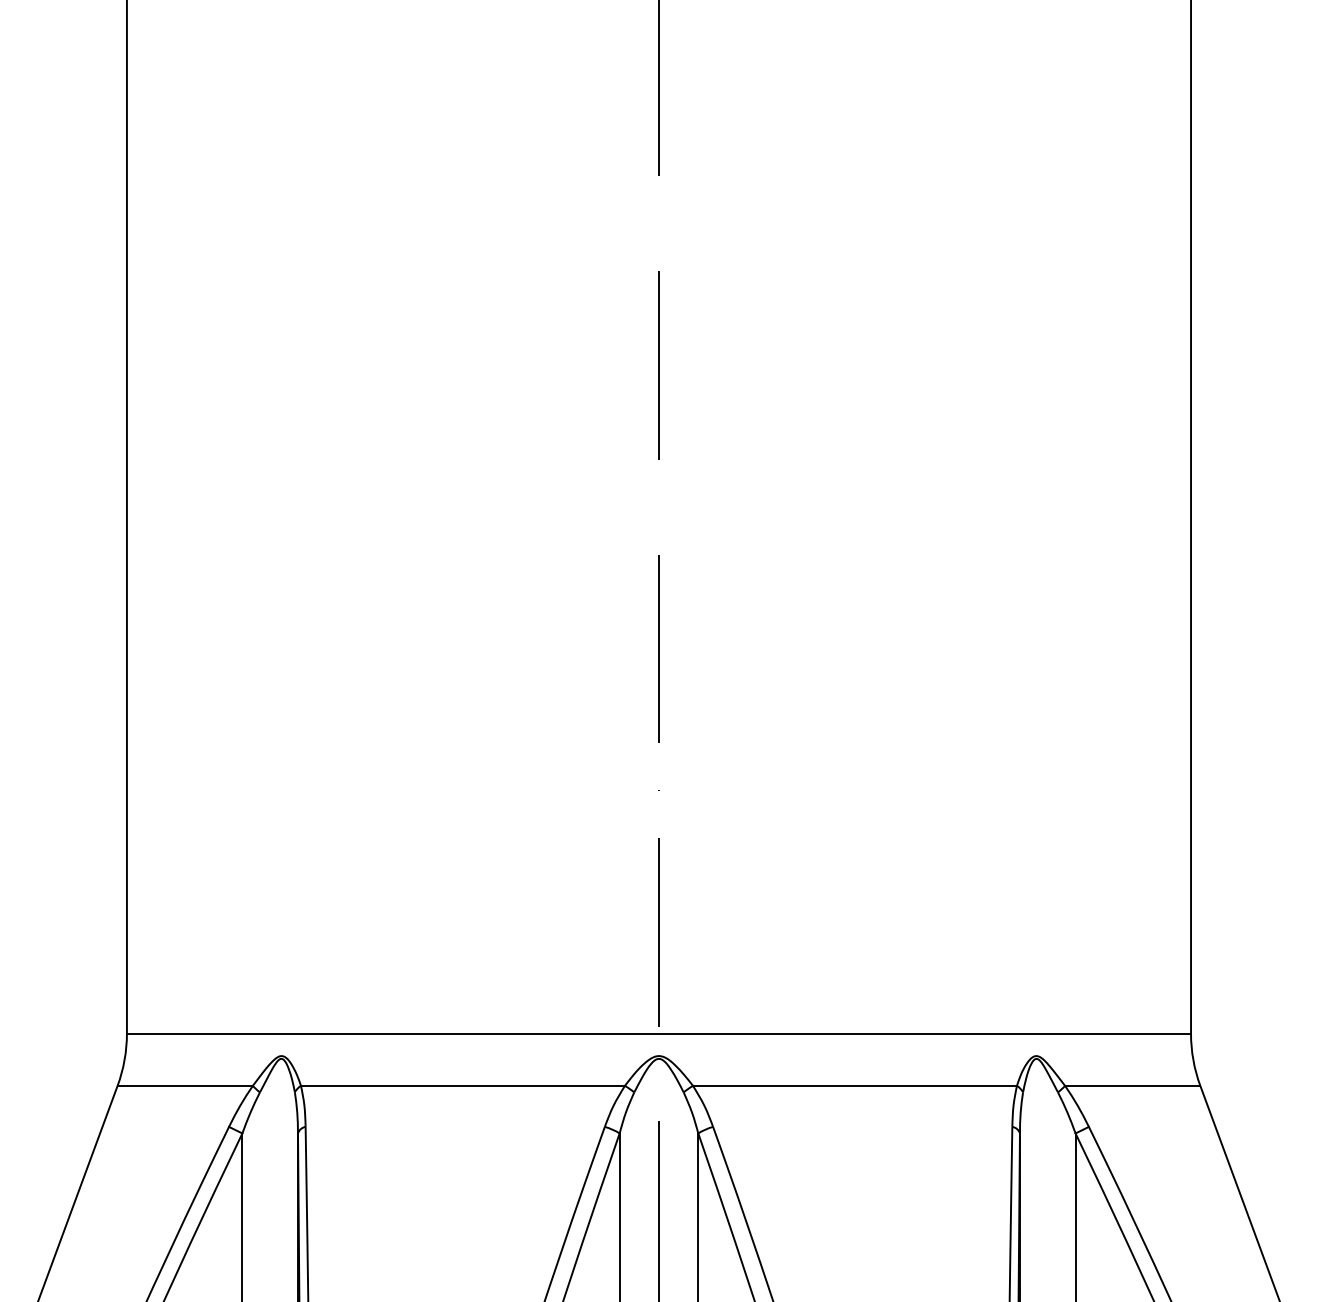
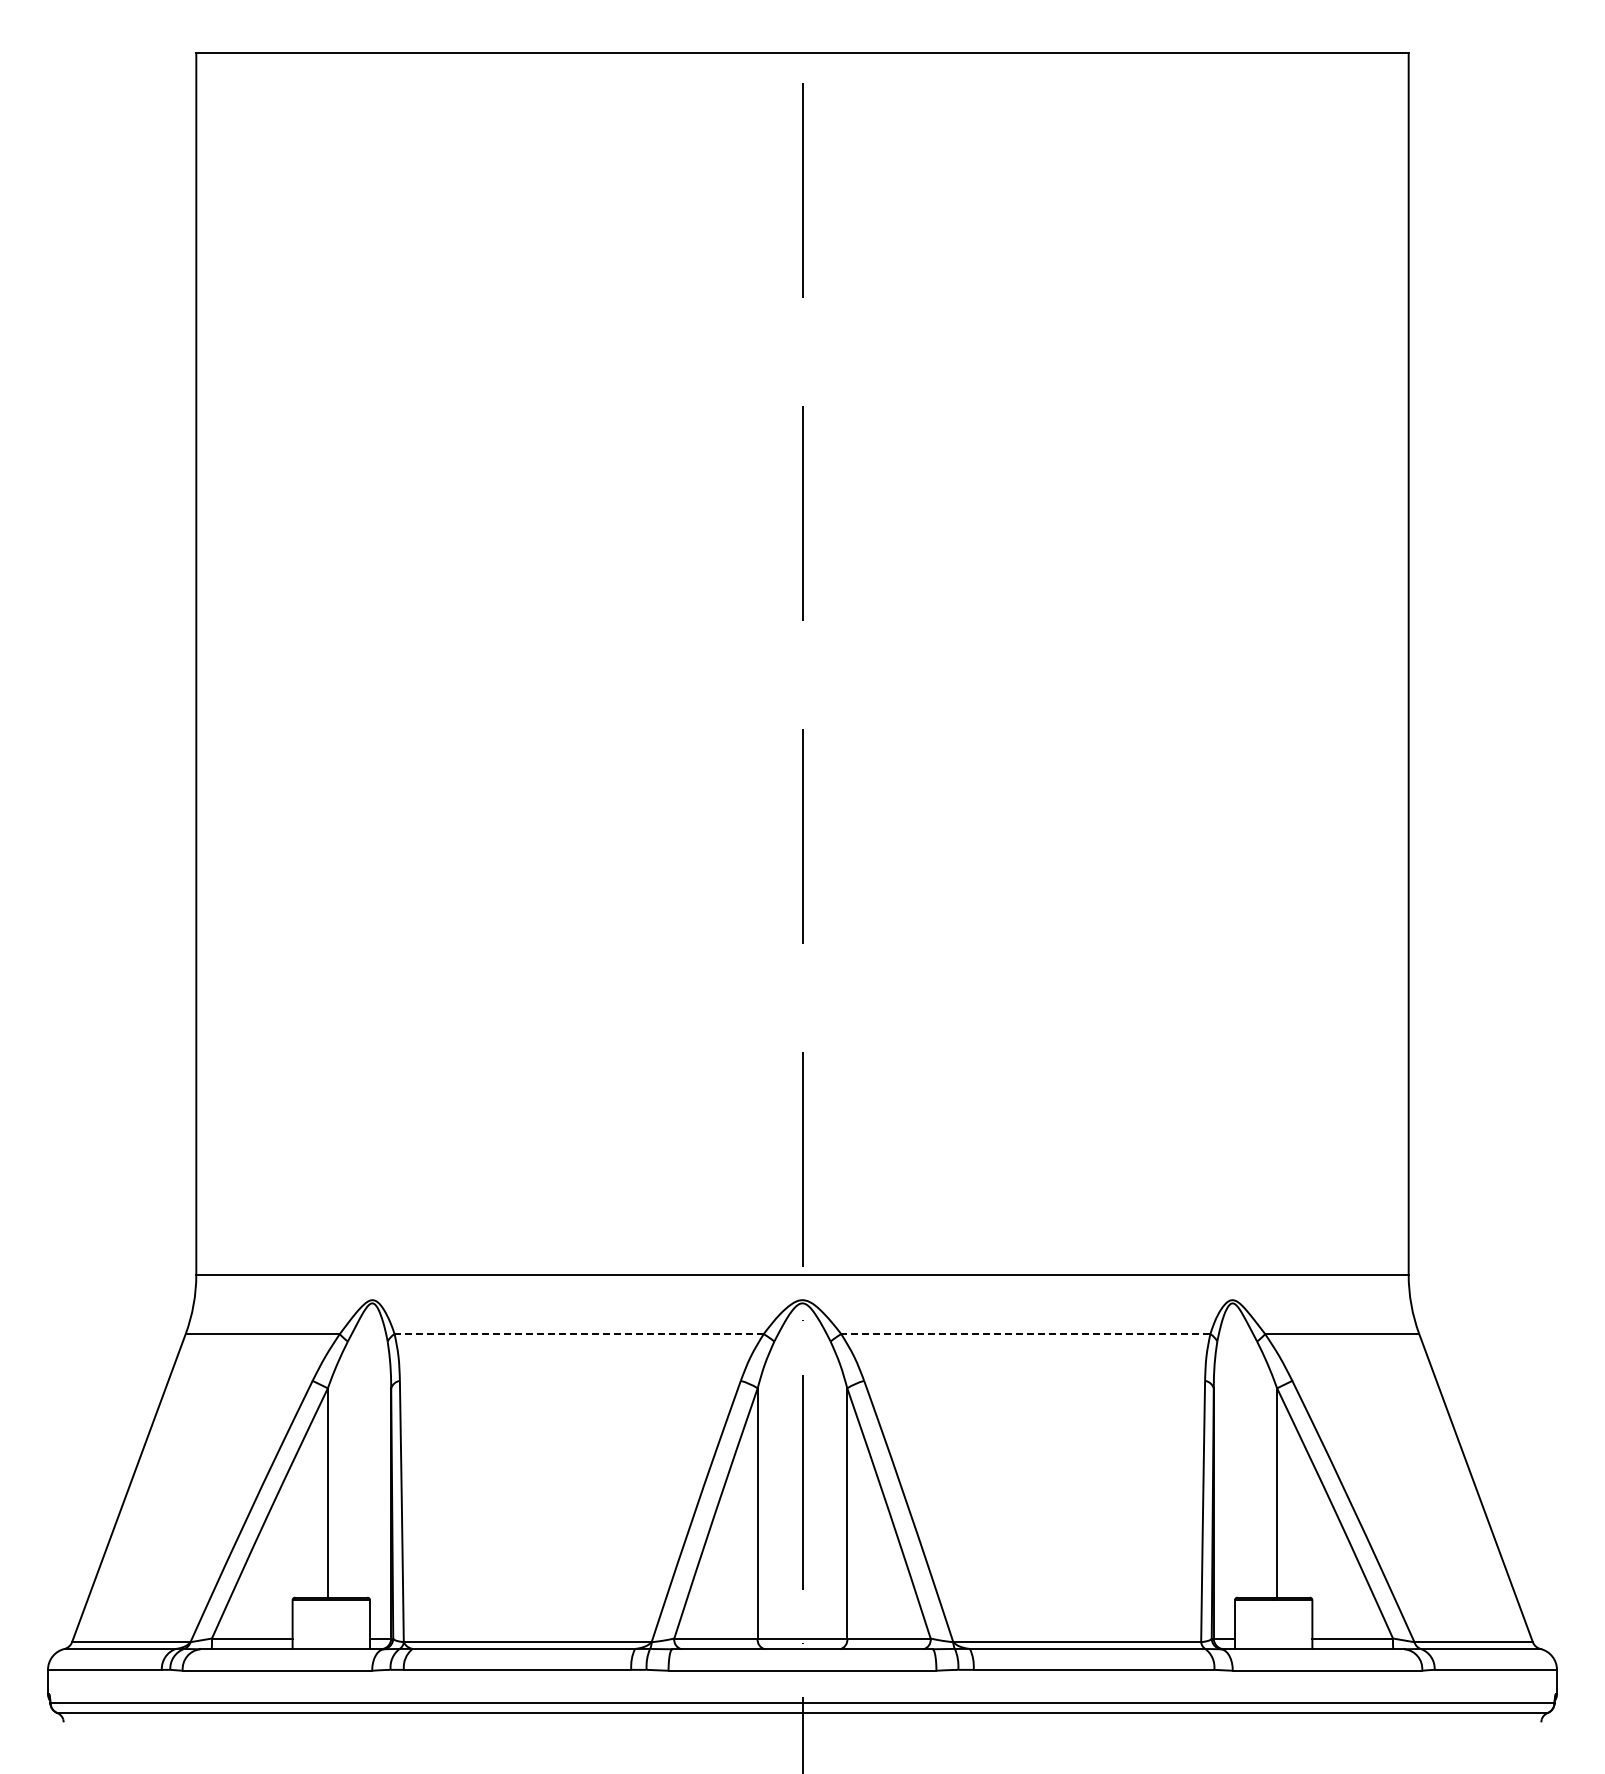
line: (463, 1086) -> (579, 1334), solid -> dashed
line: (854, 1086) -> (1025, 1334), solid -> dashed

